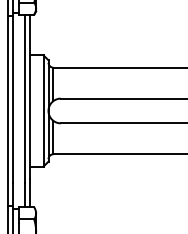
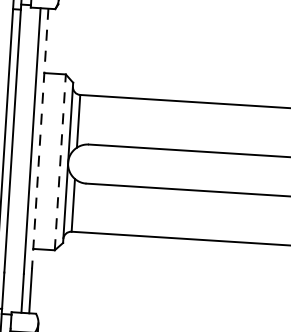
line: (29, 97) -> (39, 139), solid -> dashed
line: (43, 111) -> (60, 163), solid -> dashed

